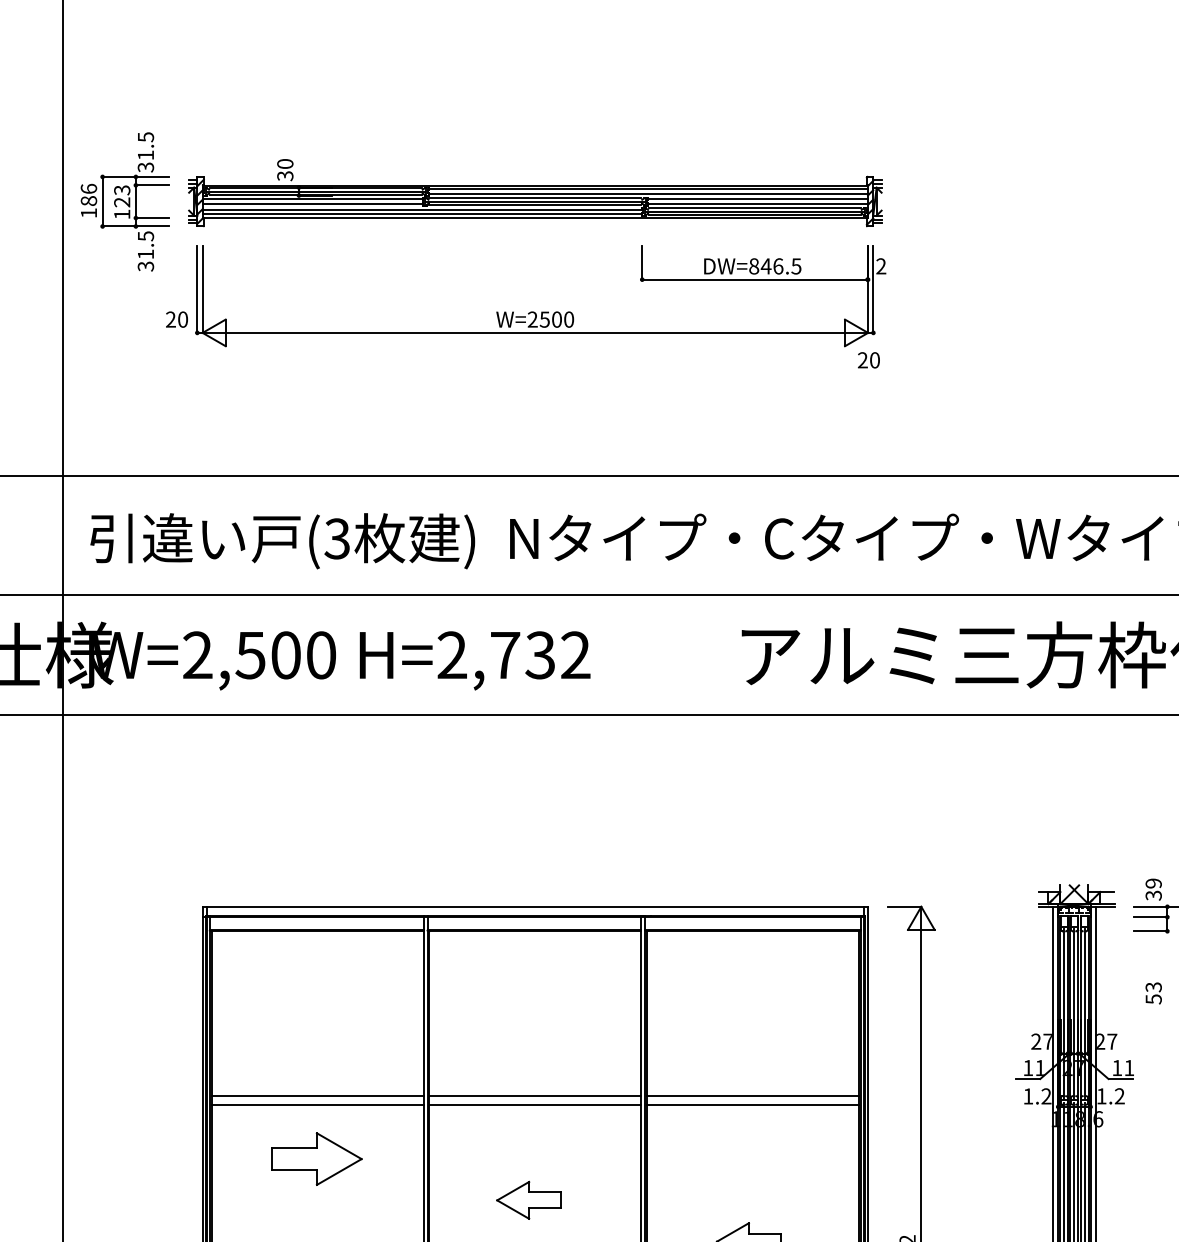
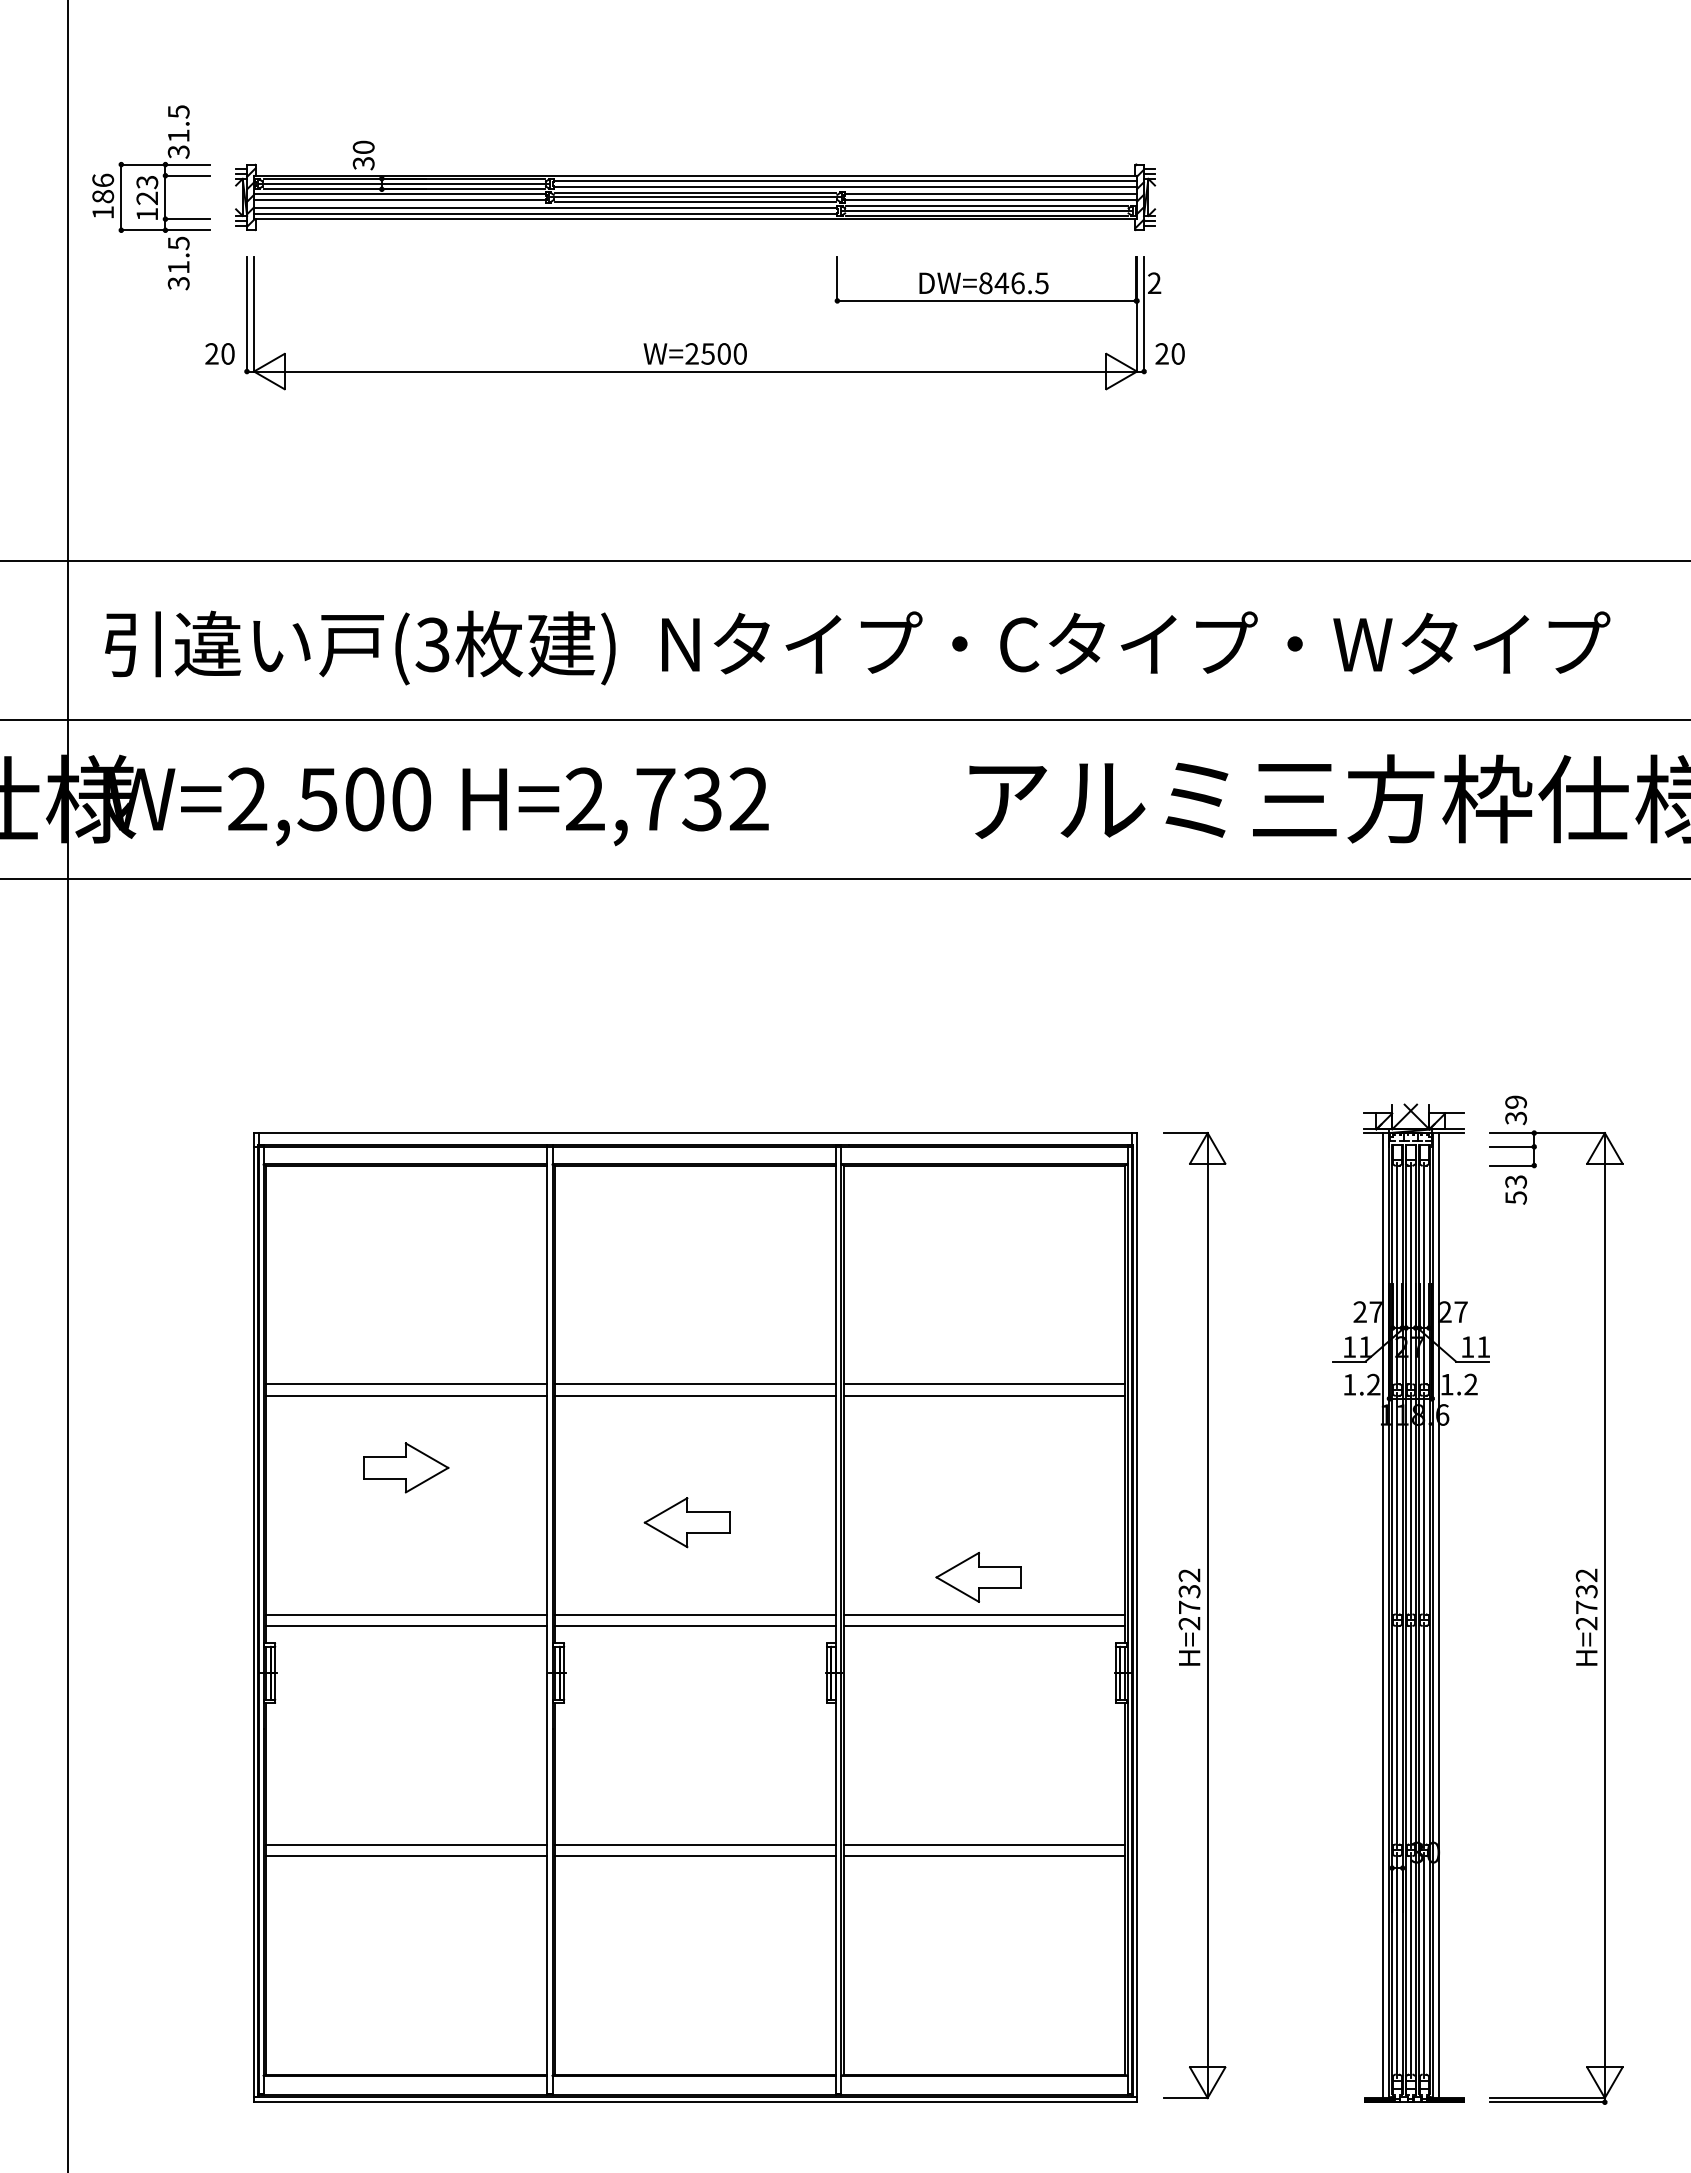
text: (868, 359) -> (1169, 353), moved
text: (1153, 993) -> (1515, 1189), moved
part: (317, 1158) -> (406, 1467), size x0.71

